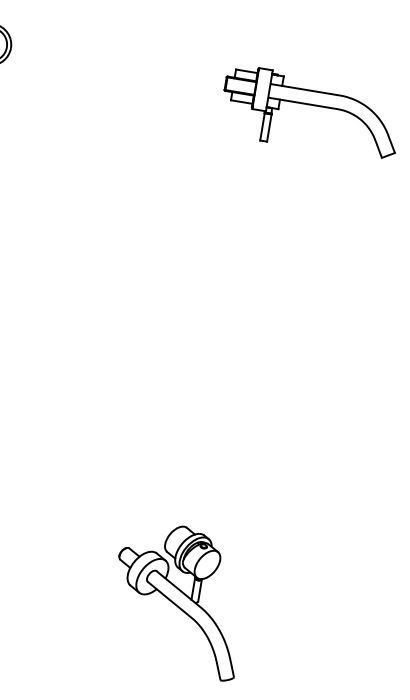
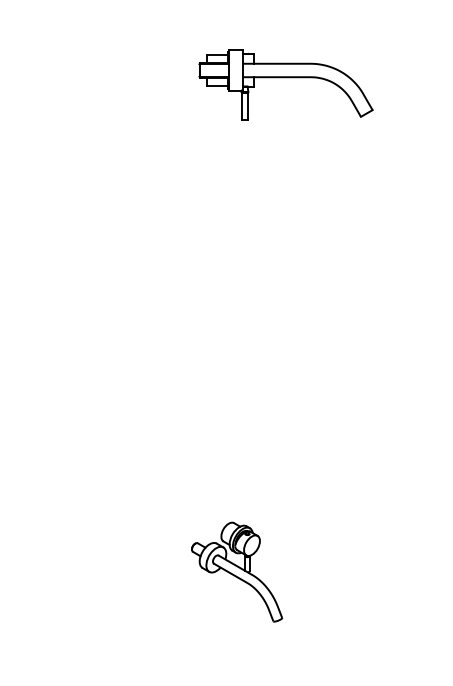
part: (178, 598) -> (236, 571), size x0.7

